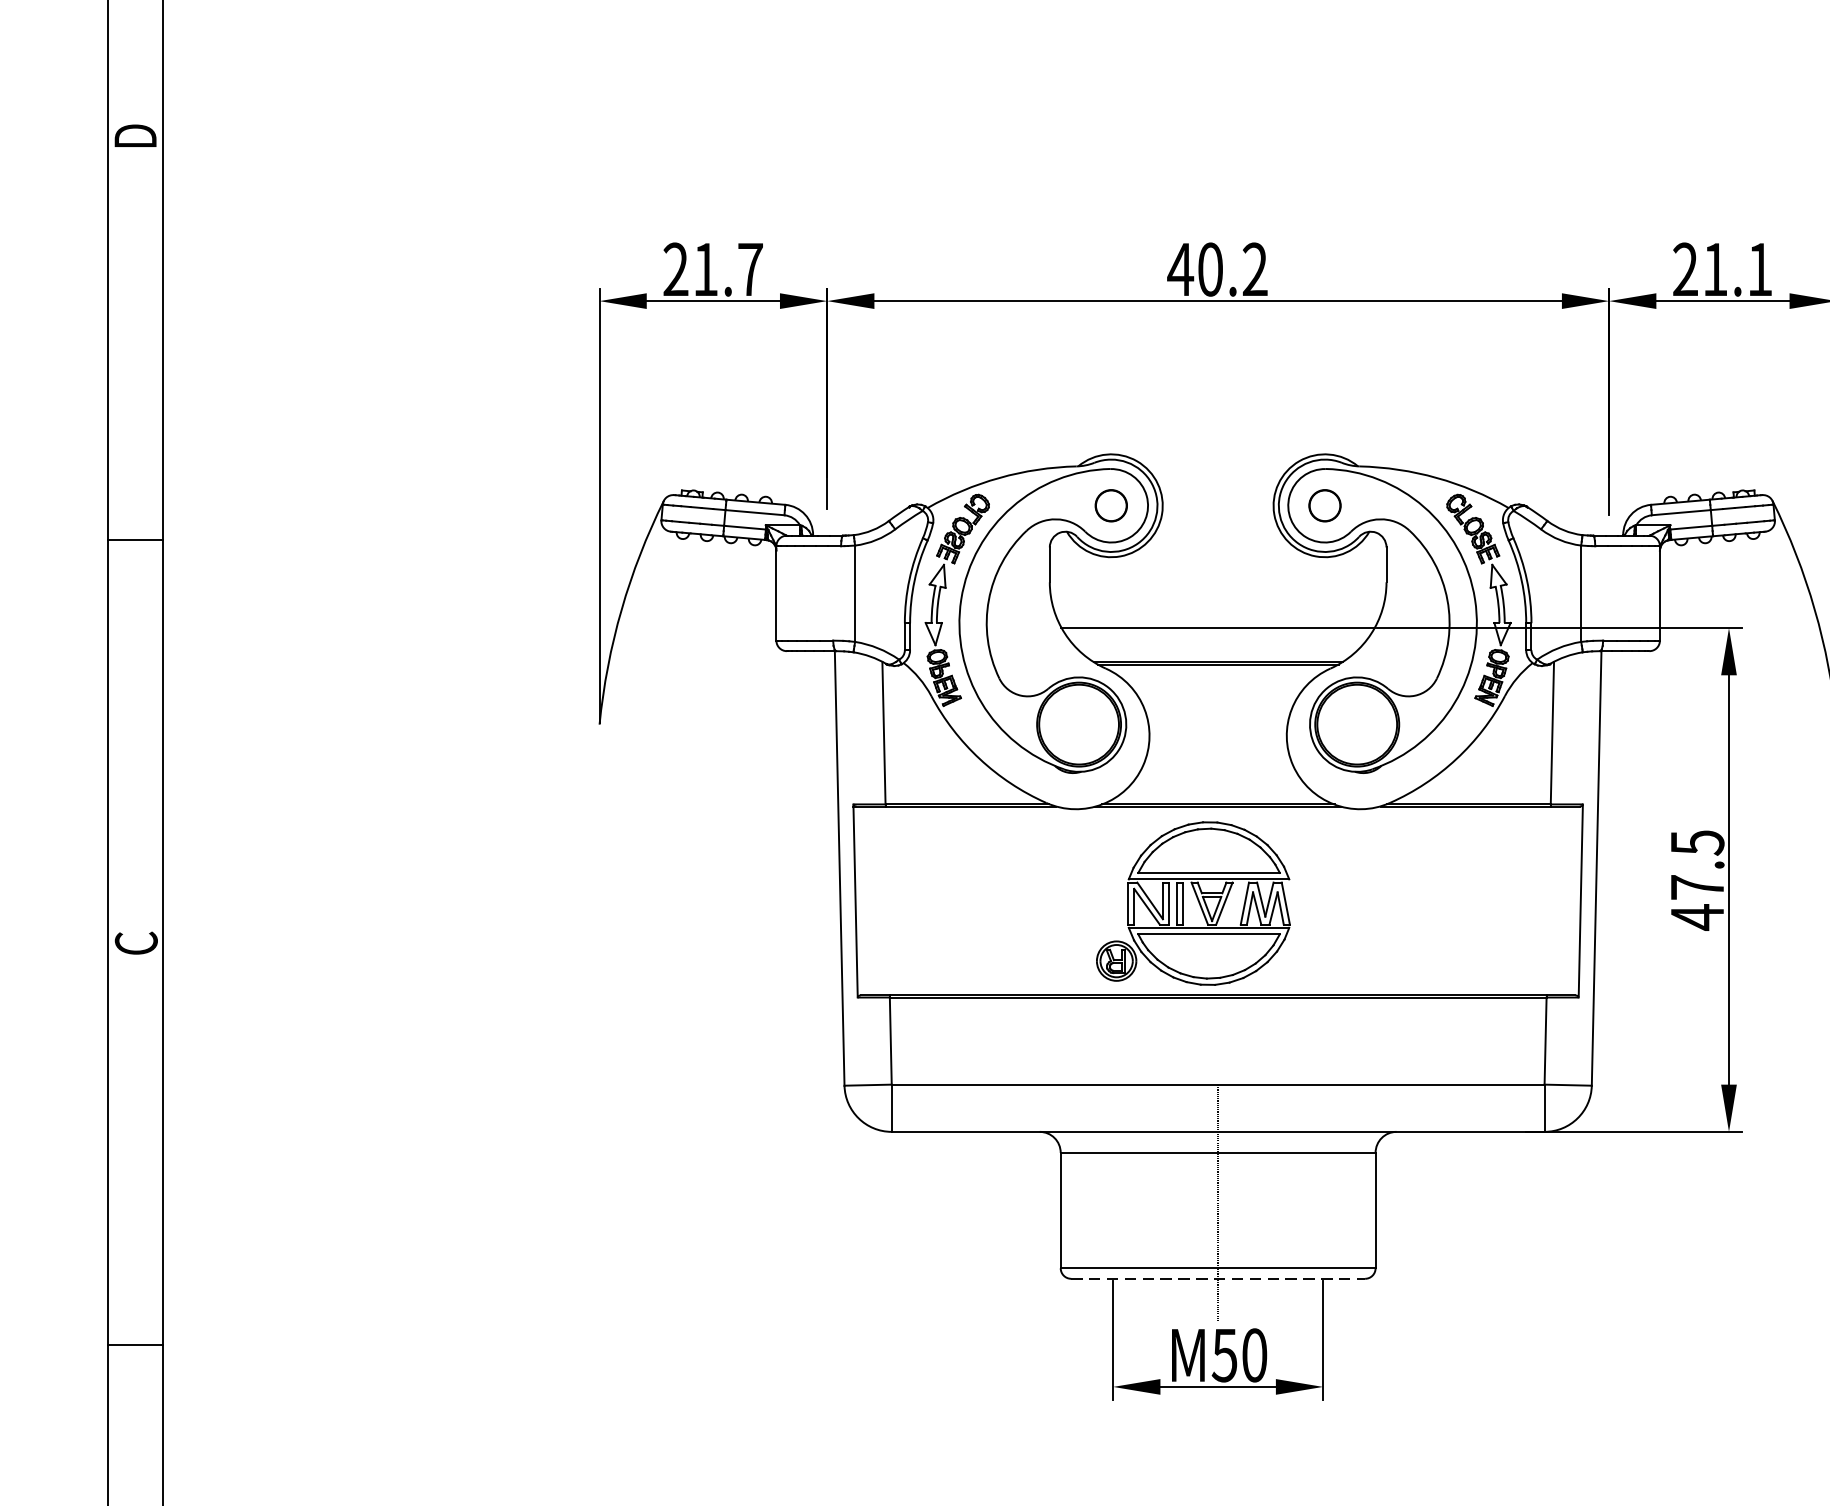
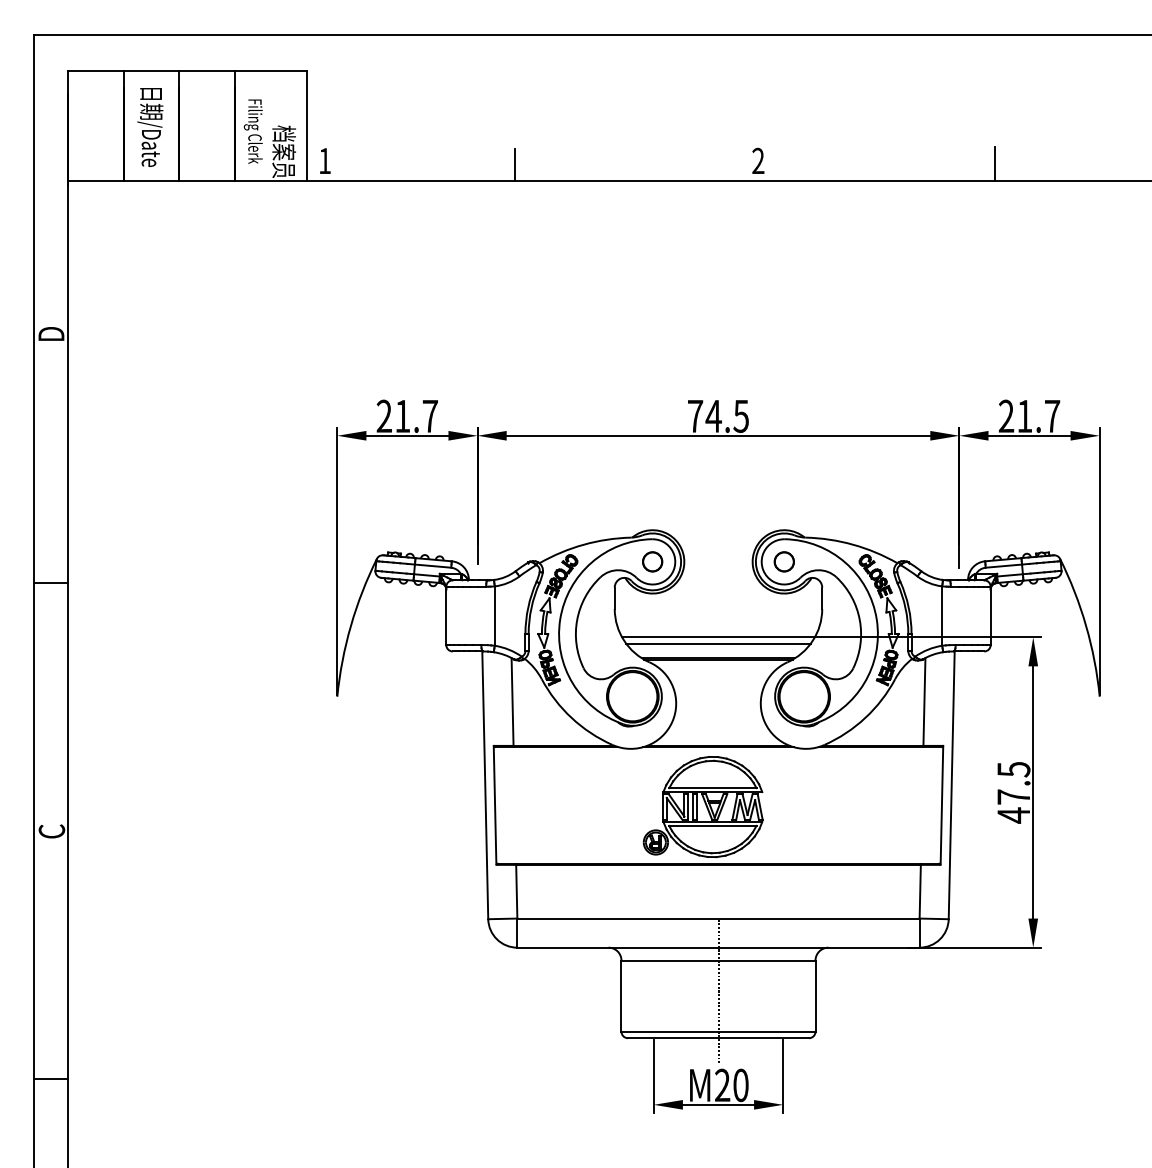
text: (1216, 269) -> (717, 416), 40.2 -> 74.5
text: (1760, 269) -> (1052, 416), 21.1 -> 21.7
line: (1218, 638) -> (718, 643), added
line: (1218, 1279) -> (718, 1038), dashed -> solid
text: (1224, 1355) -> (722, 1085), 50 -> 20

